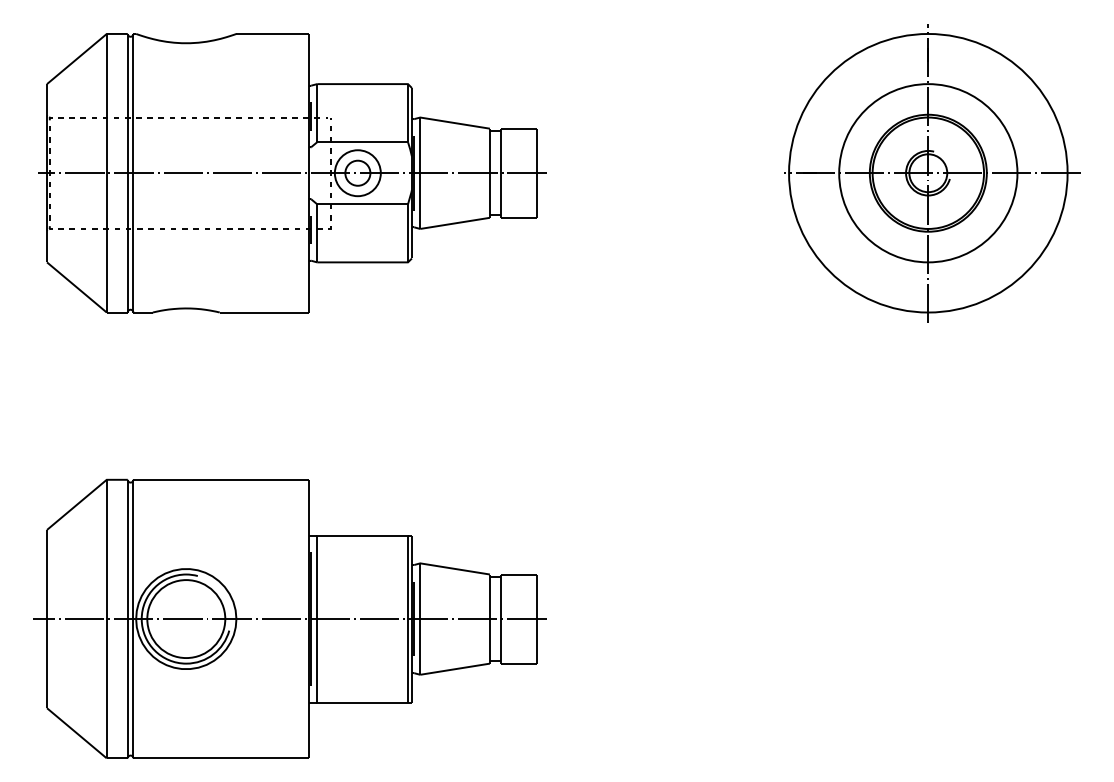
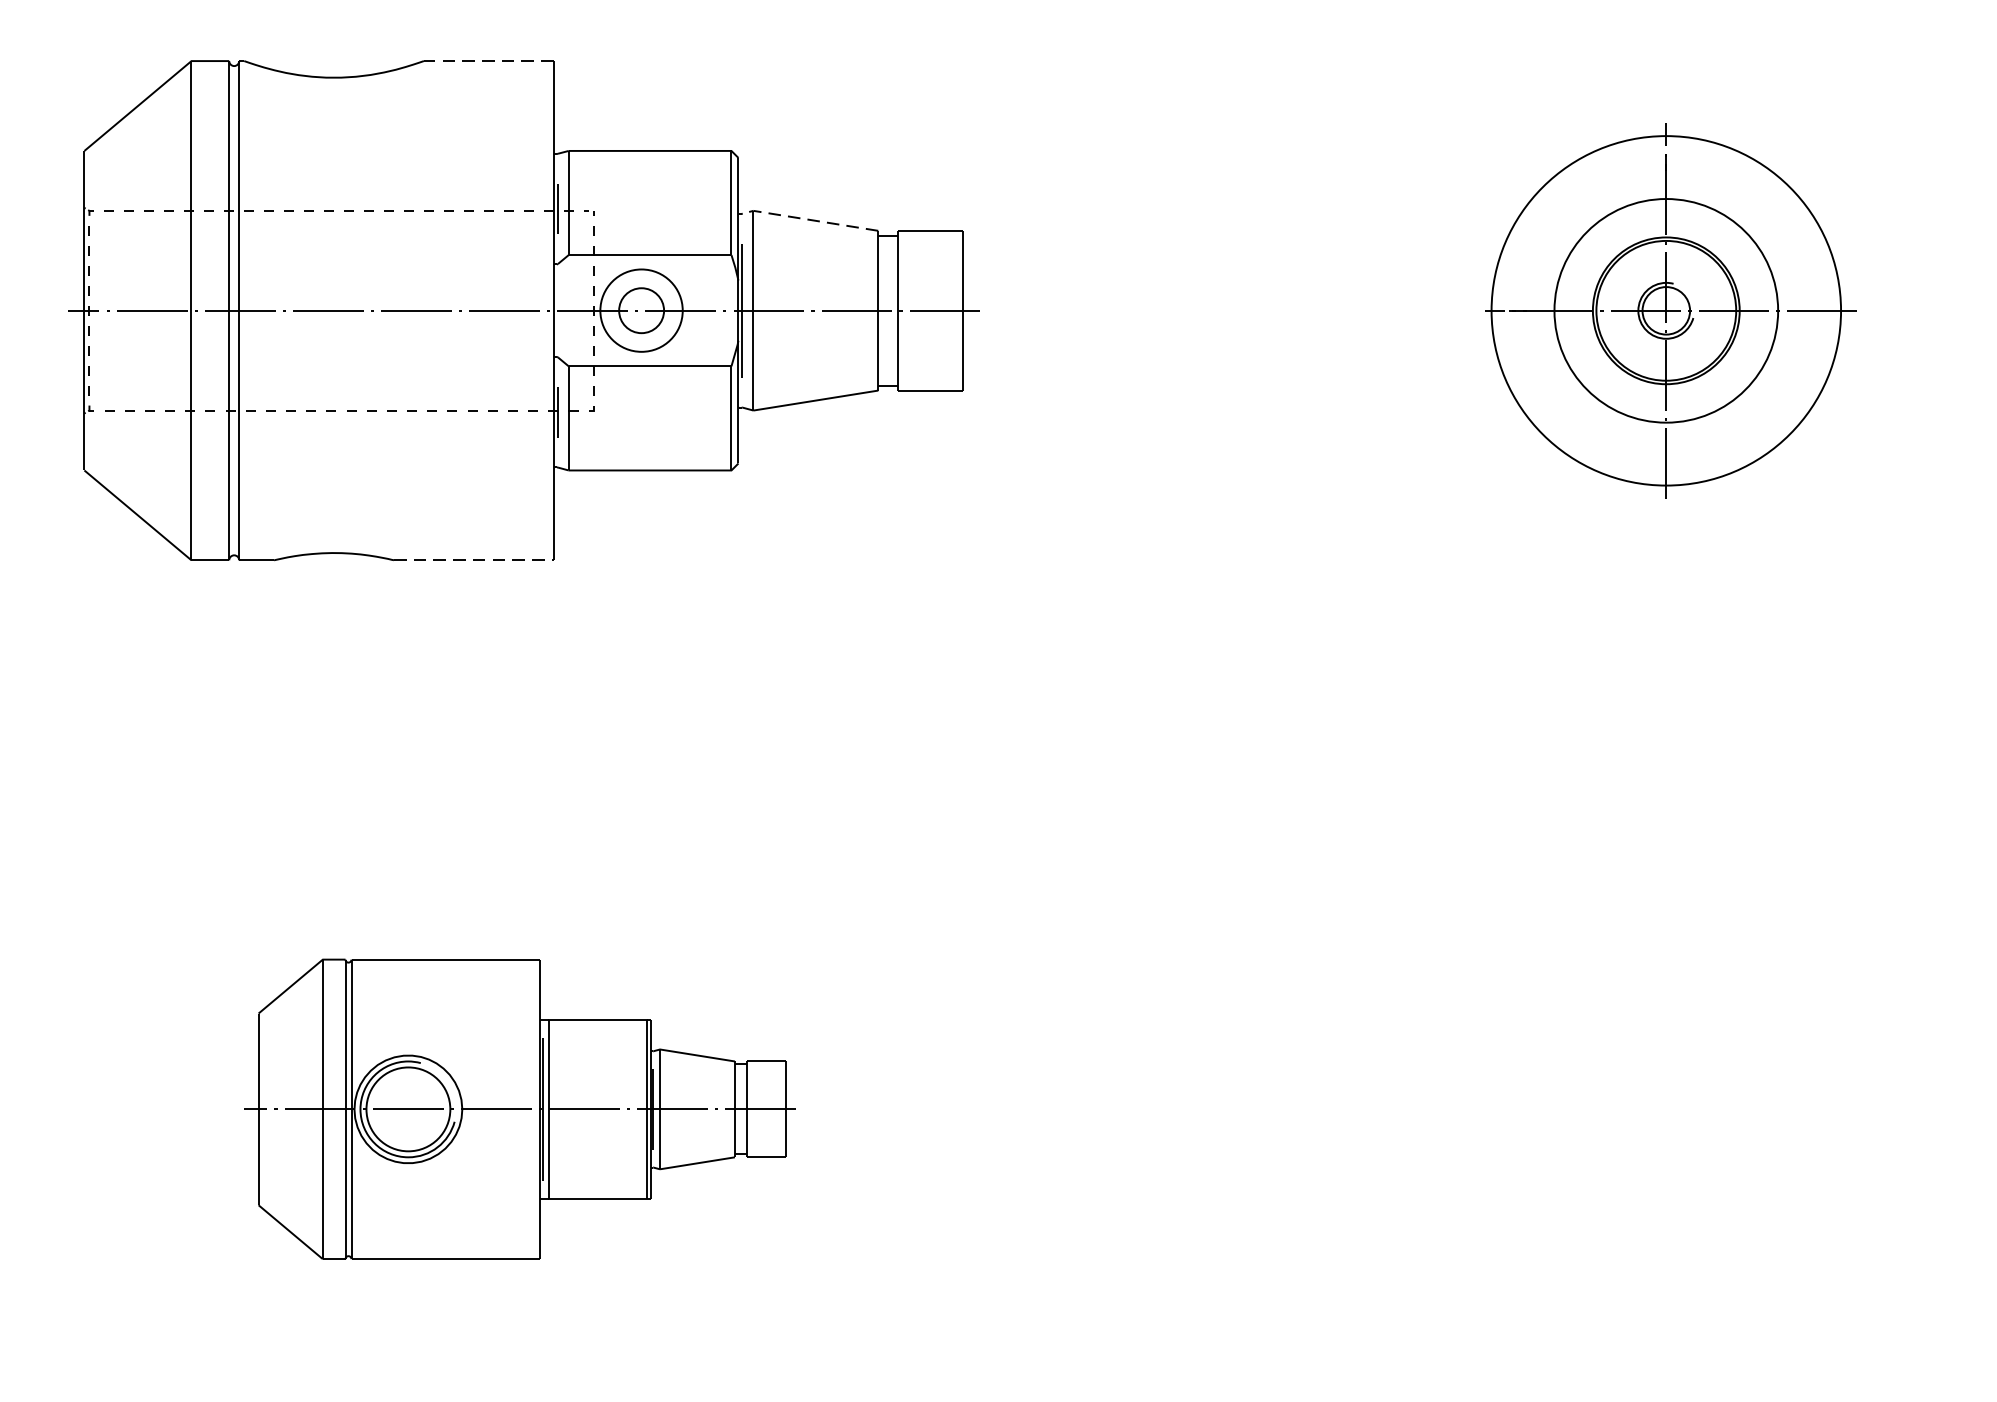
line: (272, 33) -> (488, 60), solid -> dashed
line: (450, 122) -> (807, 219), solid -> dashed
part: (932, 173) -> (1671, 311), size x0.7
line: (264, 312) -> (474, 560), solid -> dashed
part: (289, 618) -> (519, 1108), size x0.6

